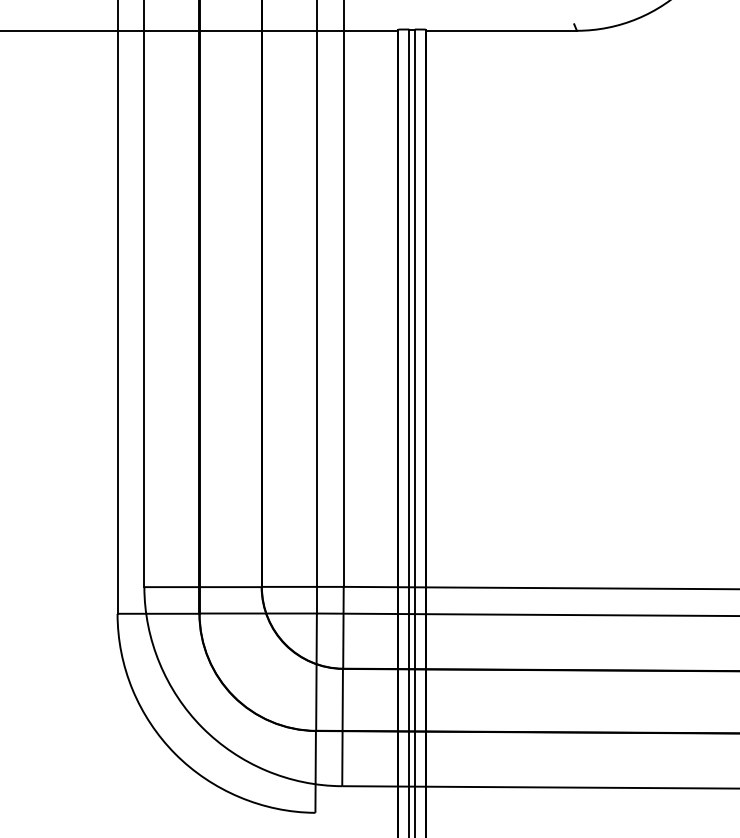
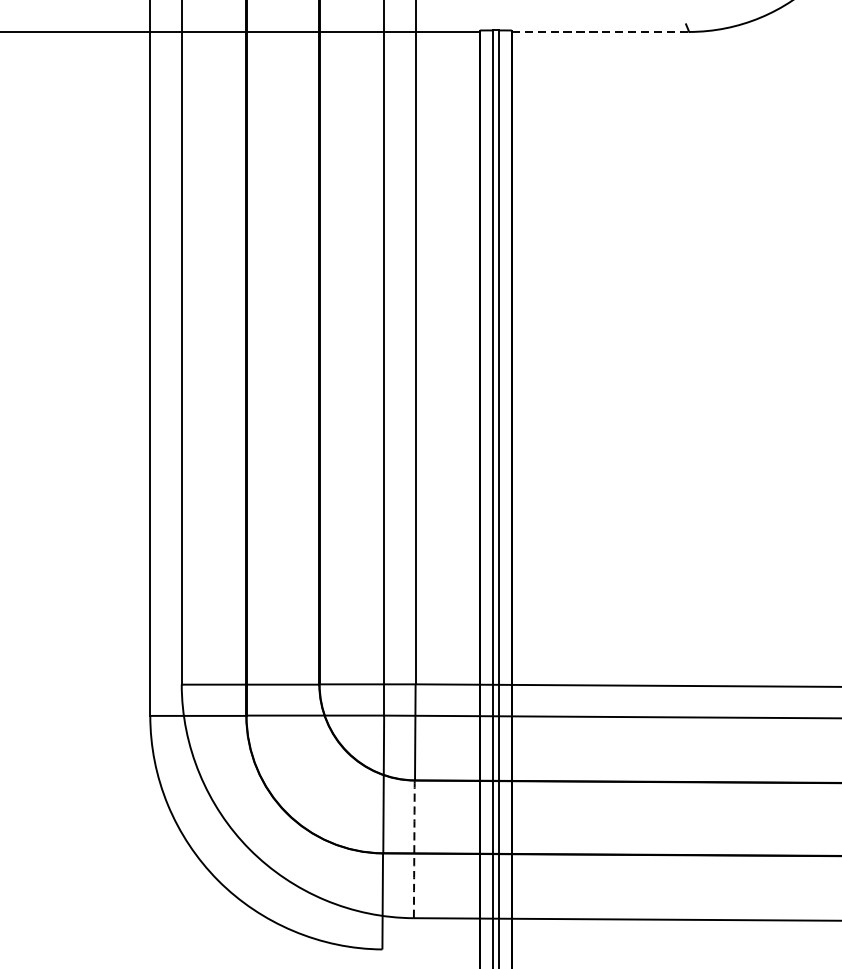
line: (501, 30) -> (600, 31), solid -> dashed
arc: (342, 721) -> (414, 842), solid -> dashed

